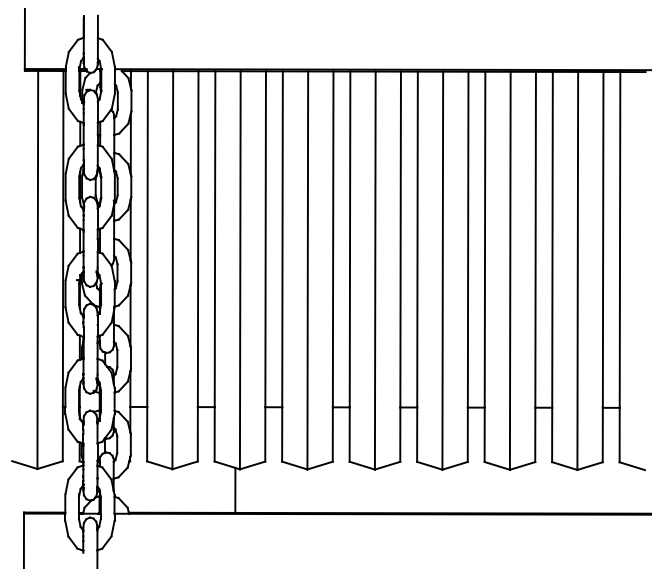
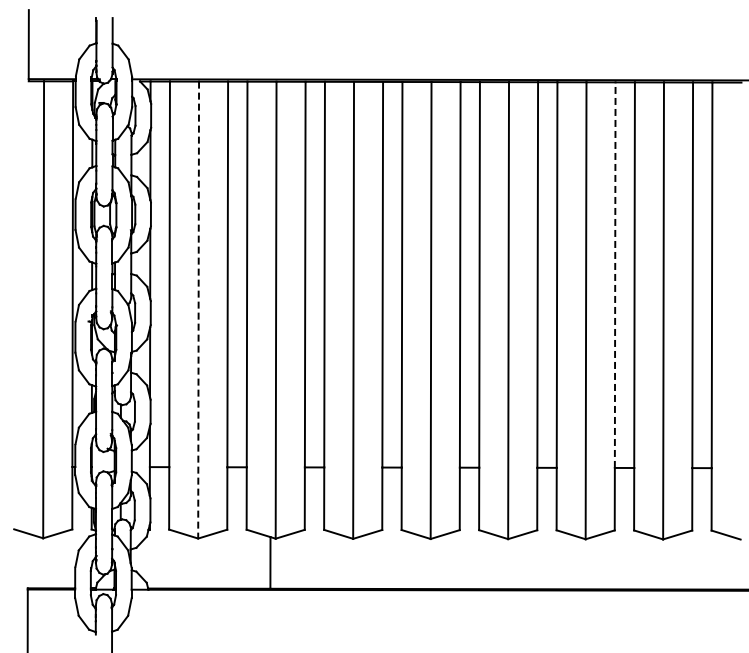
line: (535, 240) -> (615, 275), solid -> dashed
line: (172, 270) -> (198, 310), solid -> dashed

